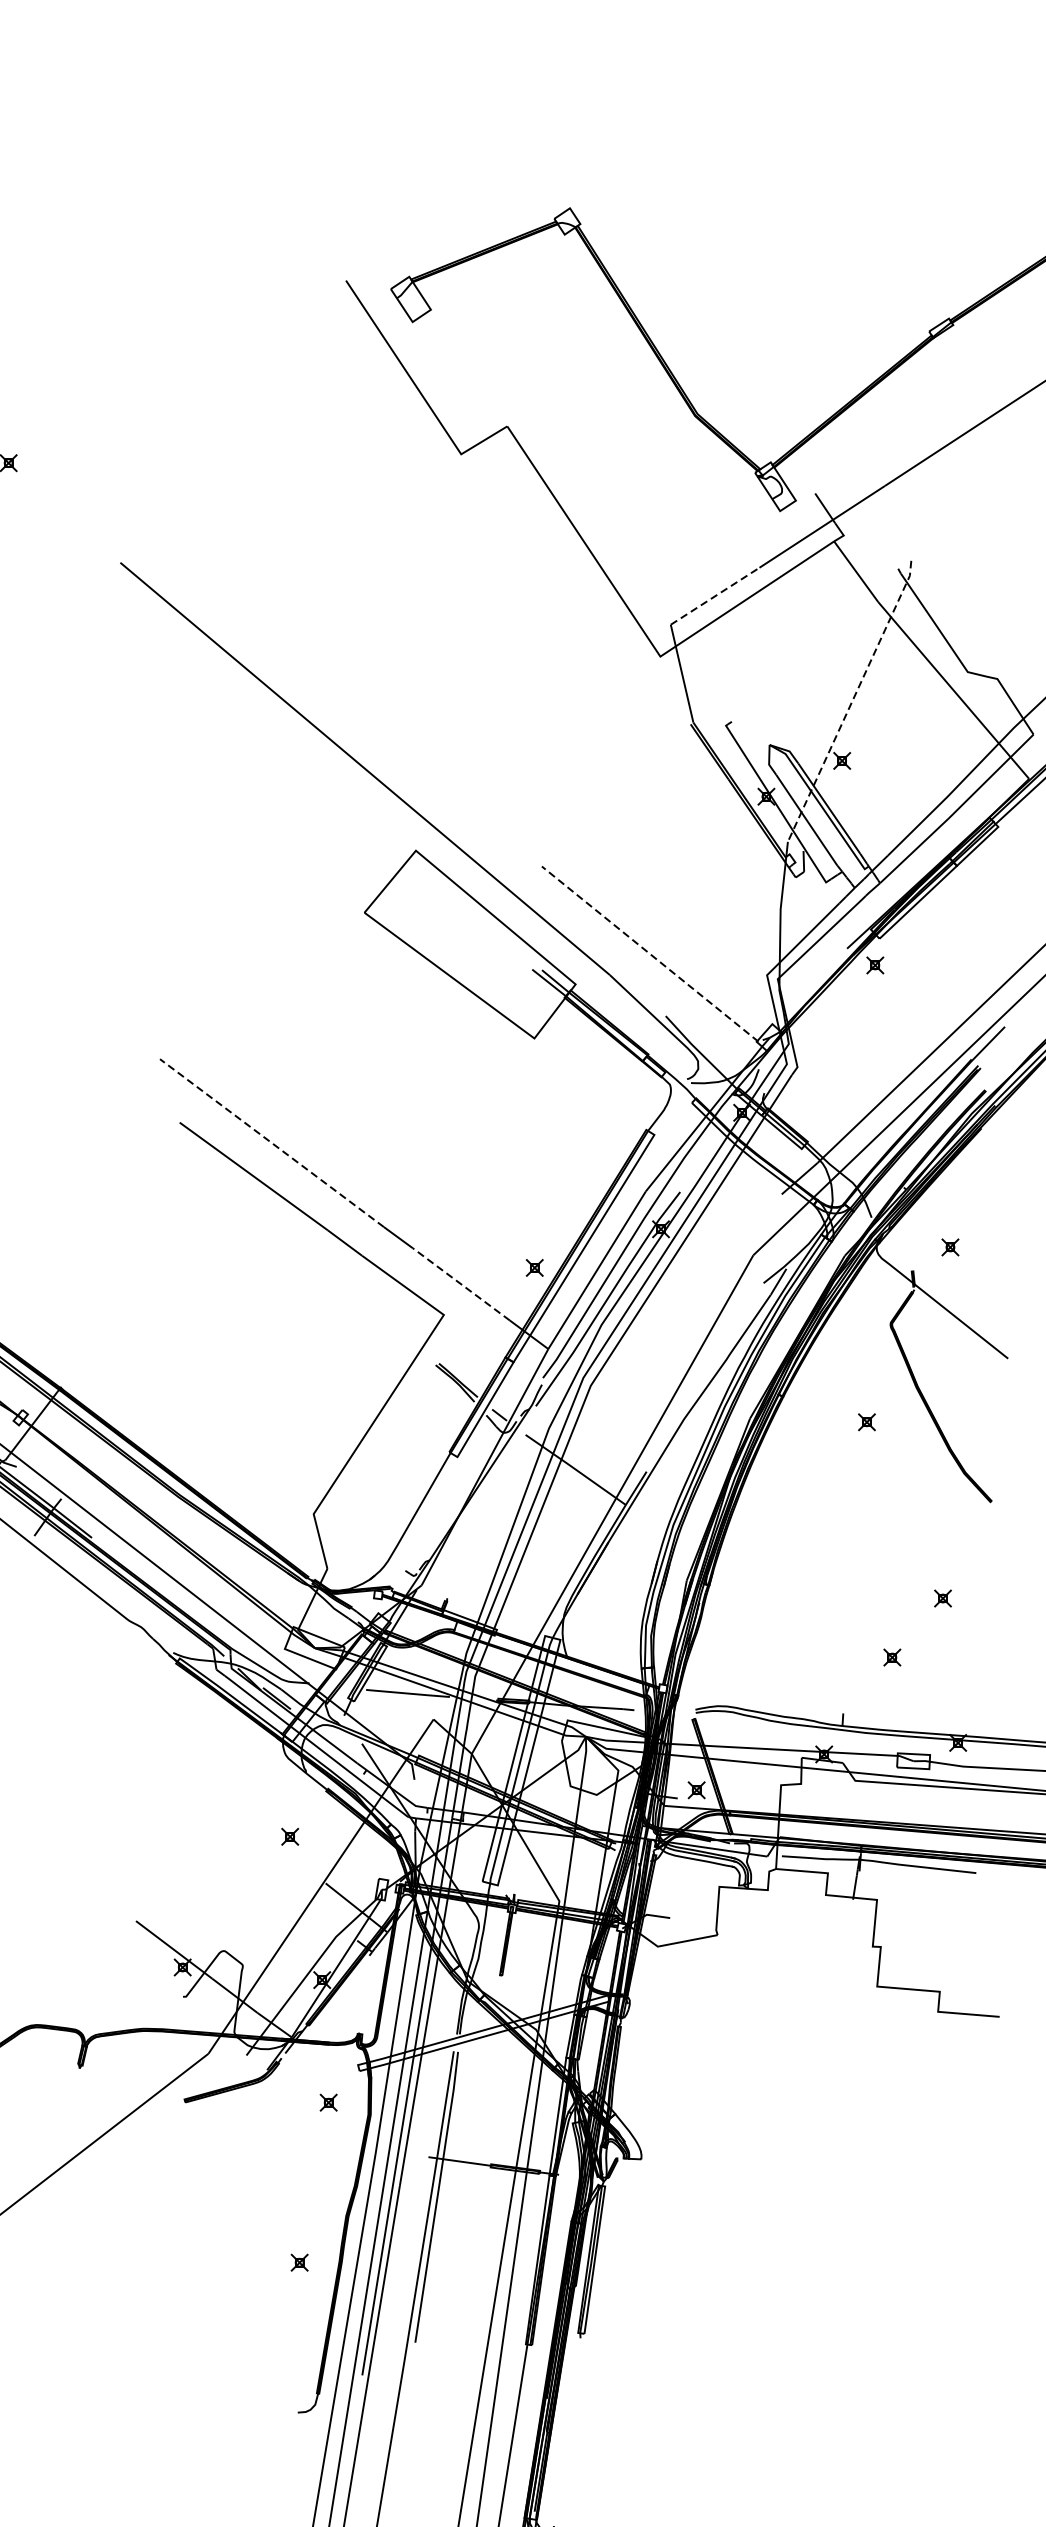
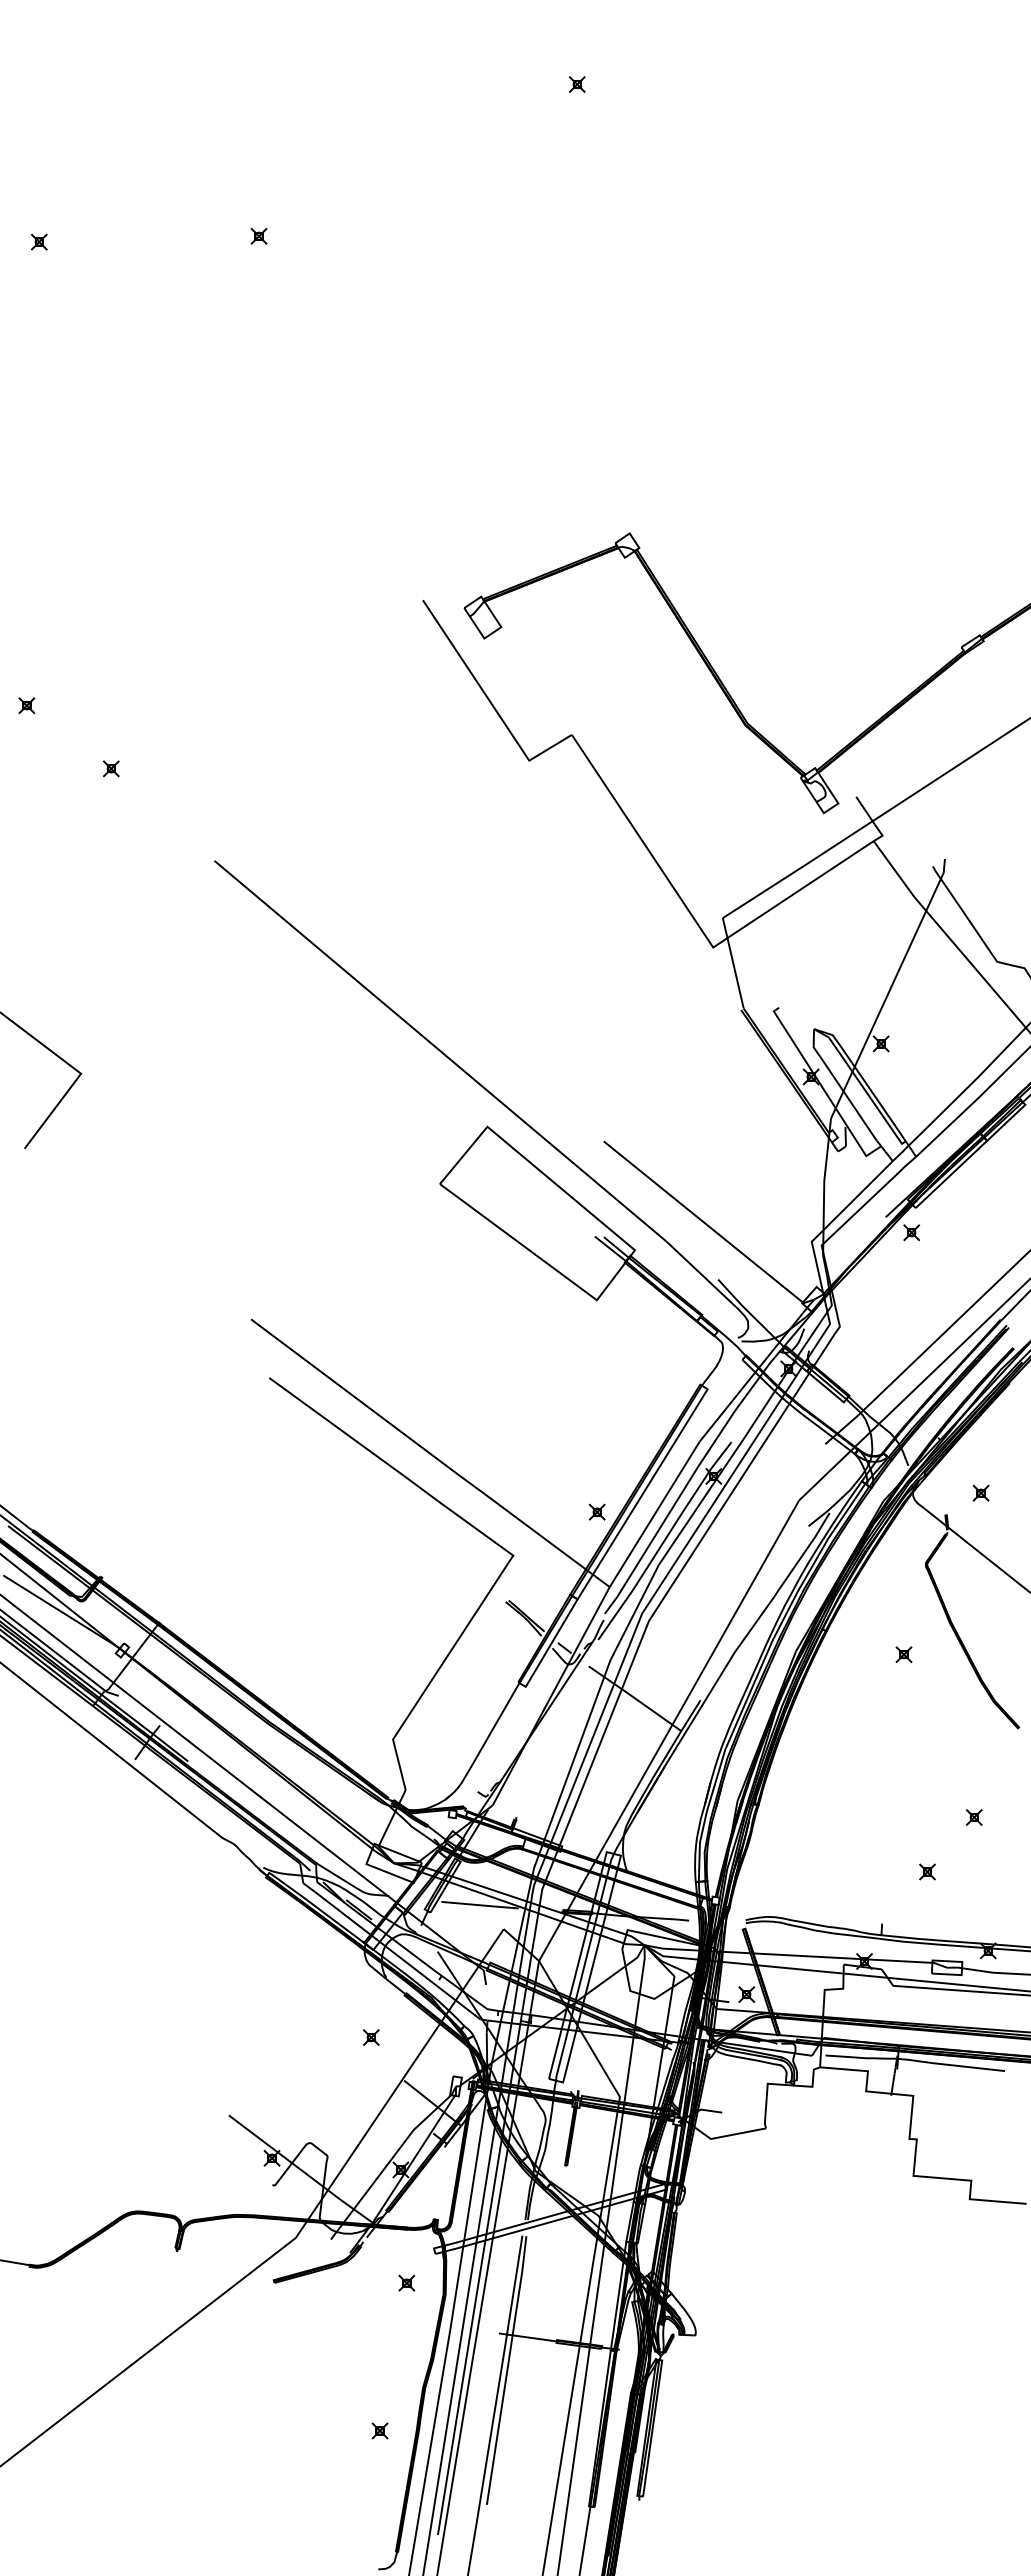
line: (714, 595) -> (763, 891), dashed -> solid
line: (852, 700) -> (890, 988), dashed -> solid
line: (655, 958) -> (708, 1226), dashed -> solid
line: (271, 1142) -> (354, 1396), dashed -> solid
line: (461, 1284) -> (529, 1527), dashed -> solid

